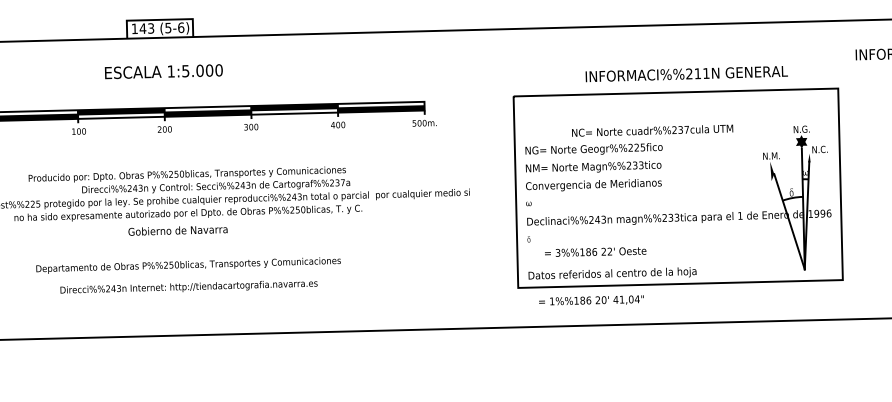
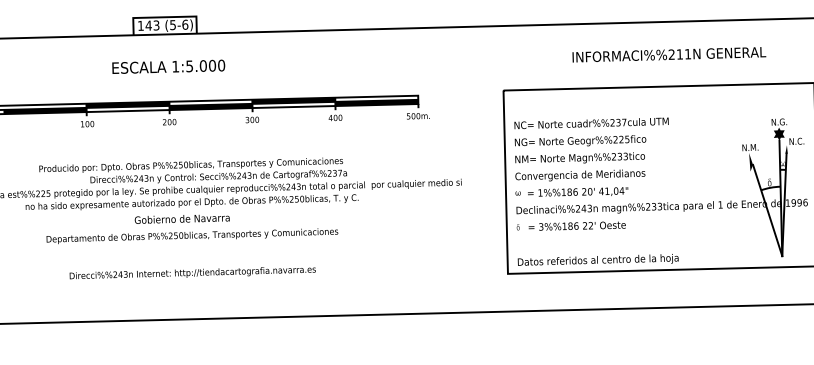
text: (686, 74) -> (669, 55), moved
text: (652, 130) -> (591, 123), moved
text: (595, 251) -> (577, 225), moved
text: (188, 265) -> (192, 236), moved
text: (591, 300) -> (578, 192), moved

